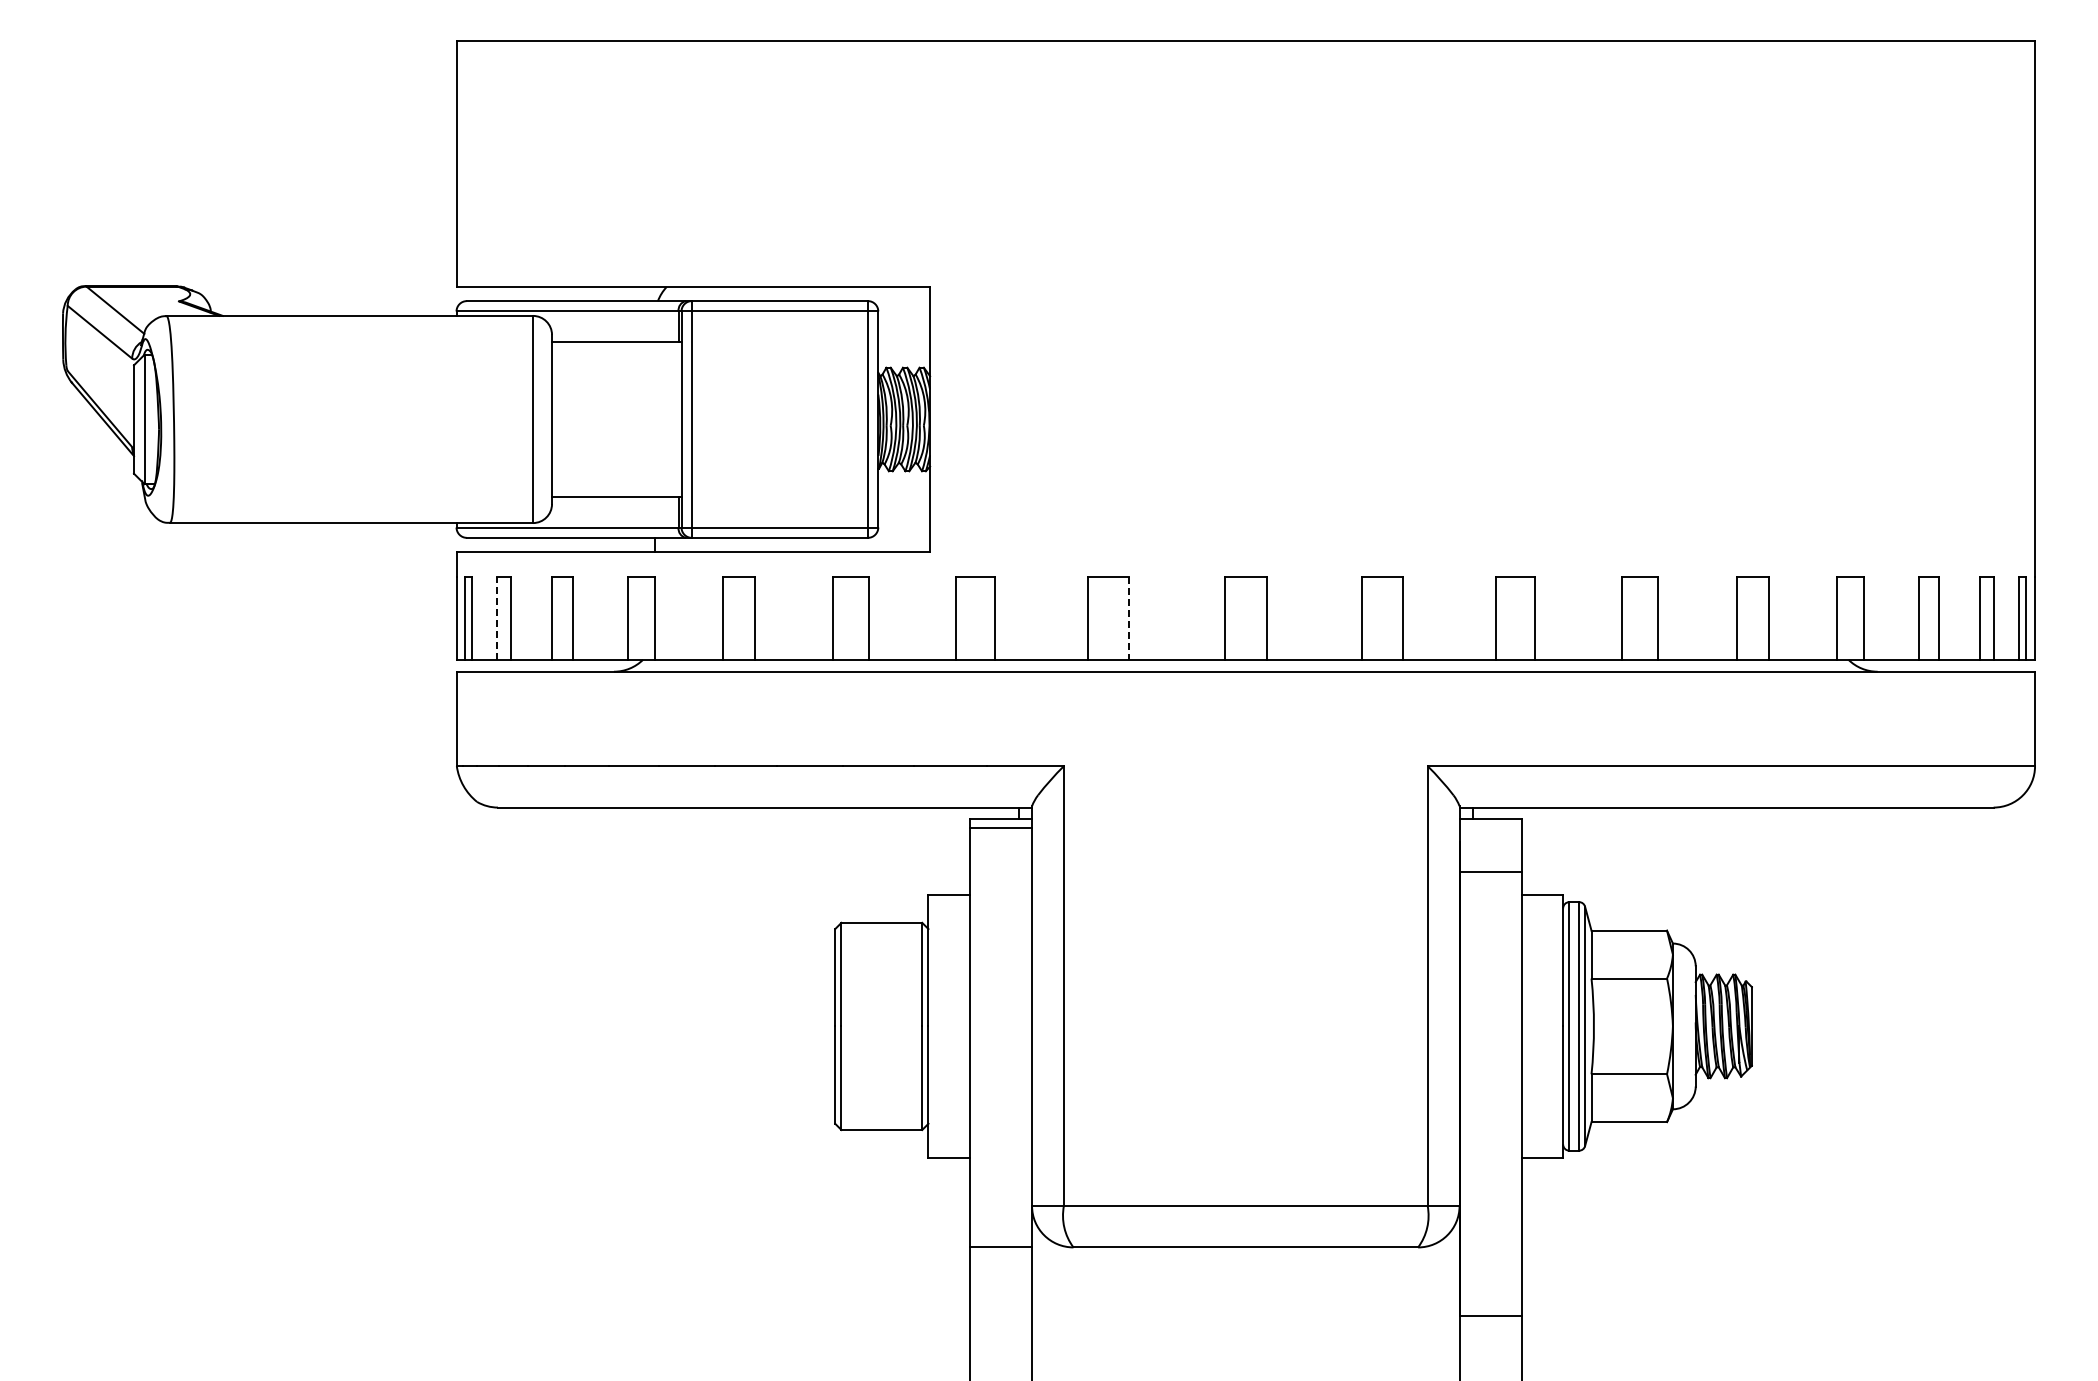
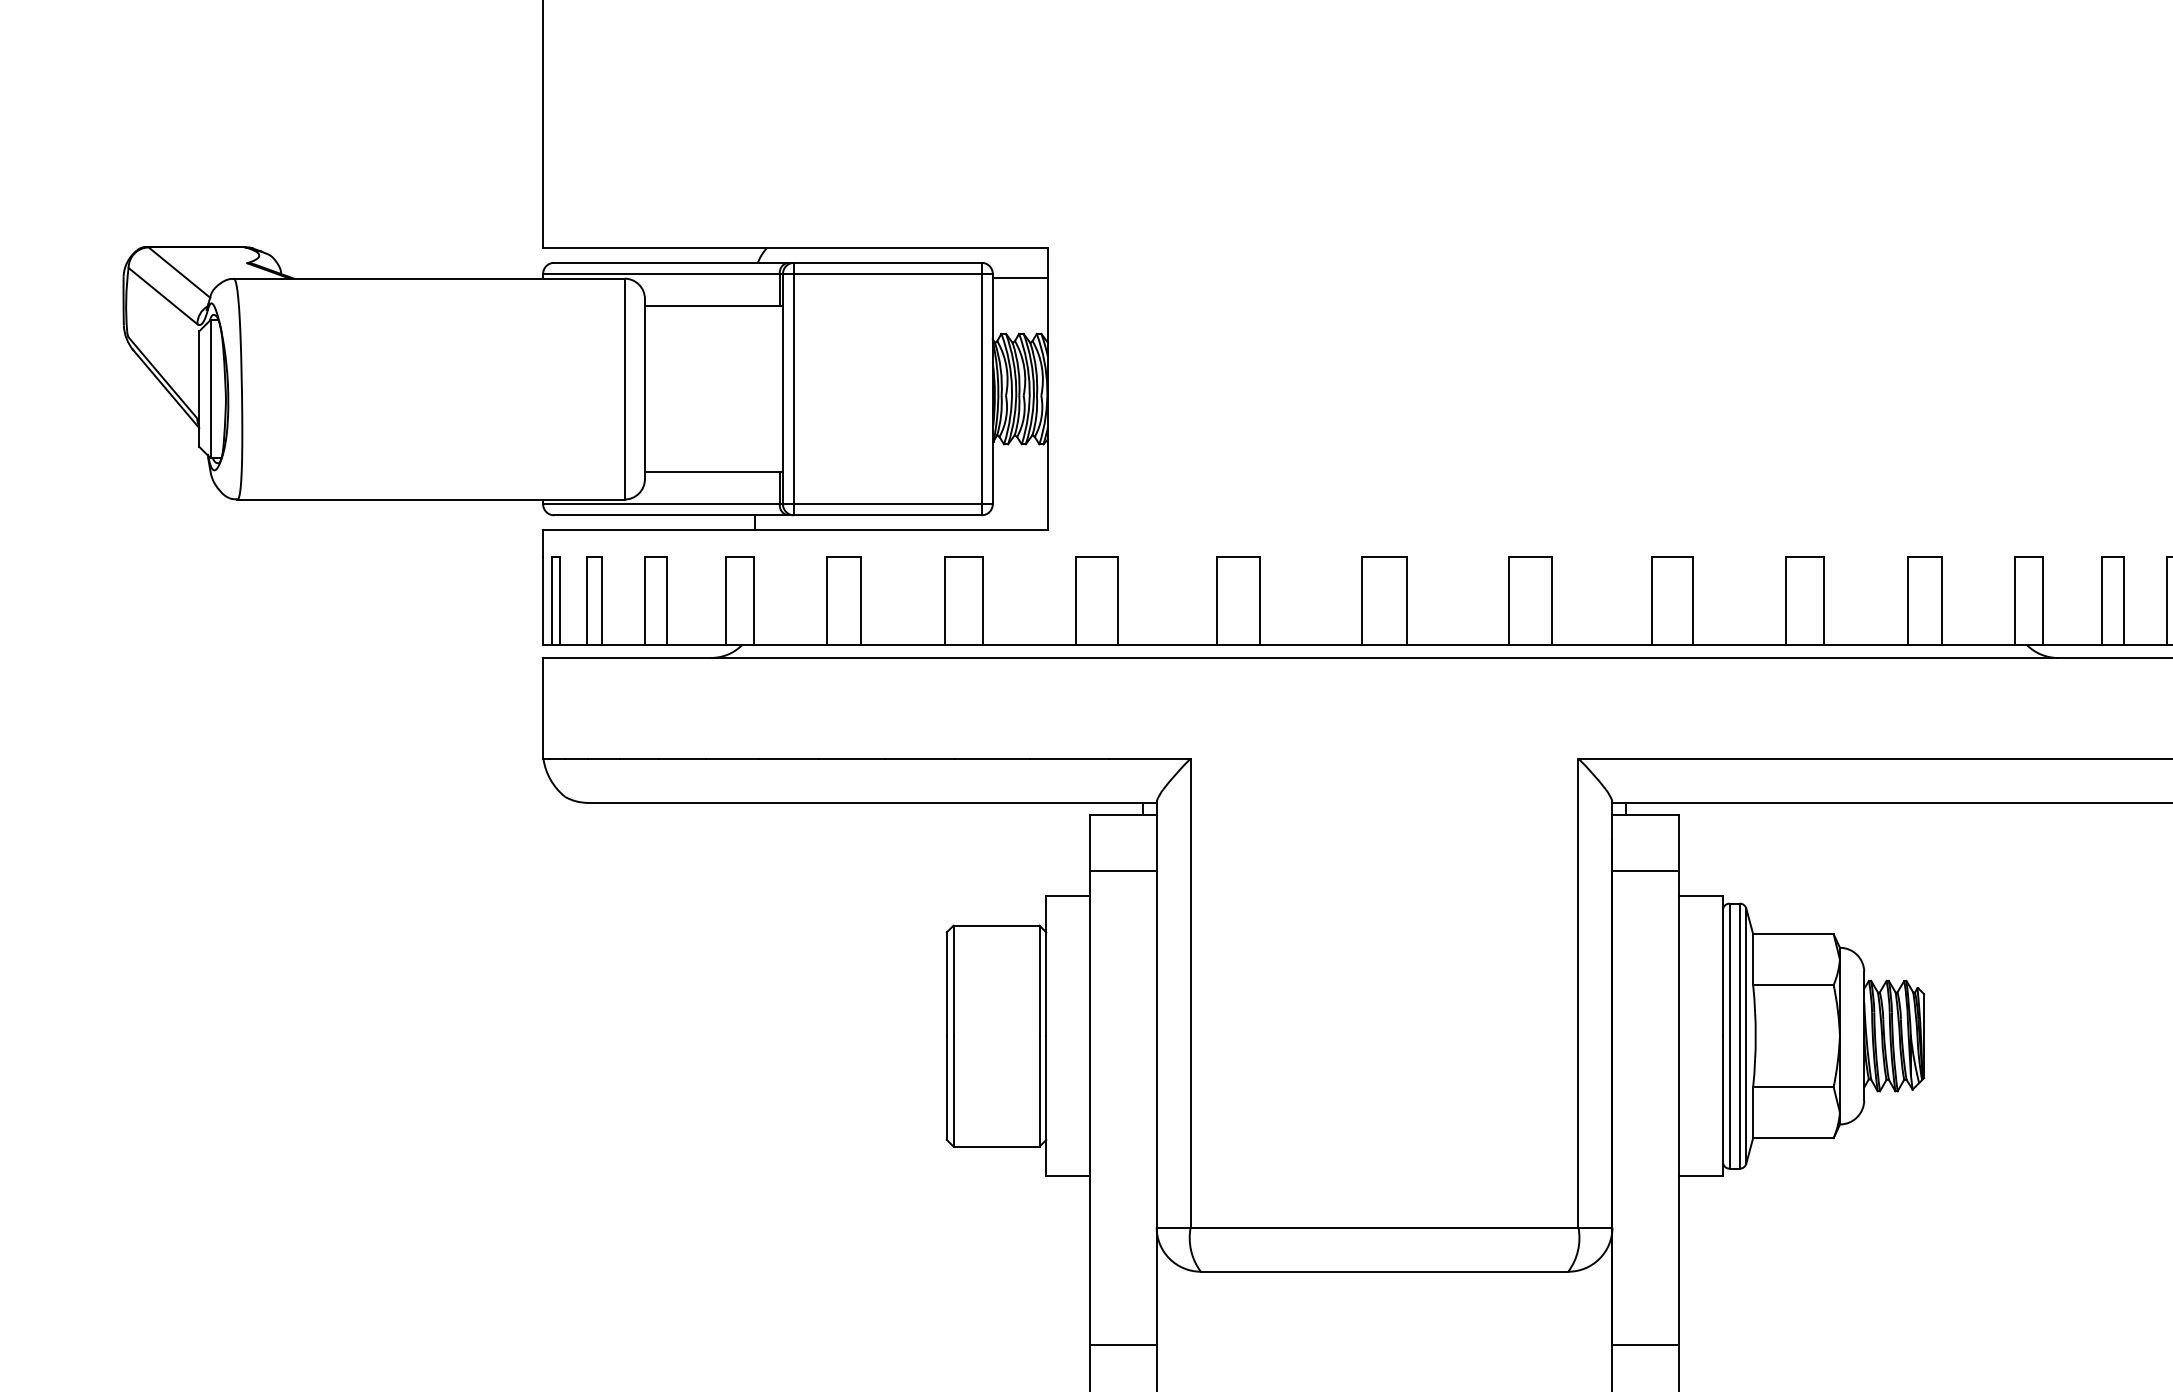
line: (904, 315) -> (1020, 278), added
line: (497, 617) -> (586, 600), dashed -> solid
line: (1129, 618) -> (1260, 601), dashed -> solid
line: (1000, 827) -> (1123, 870), moved
line: (1000, 1246) -> (1123, 1344), moved

